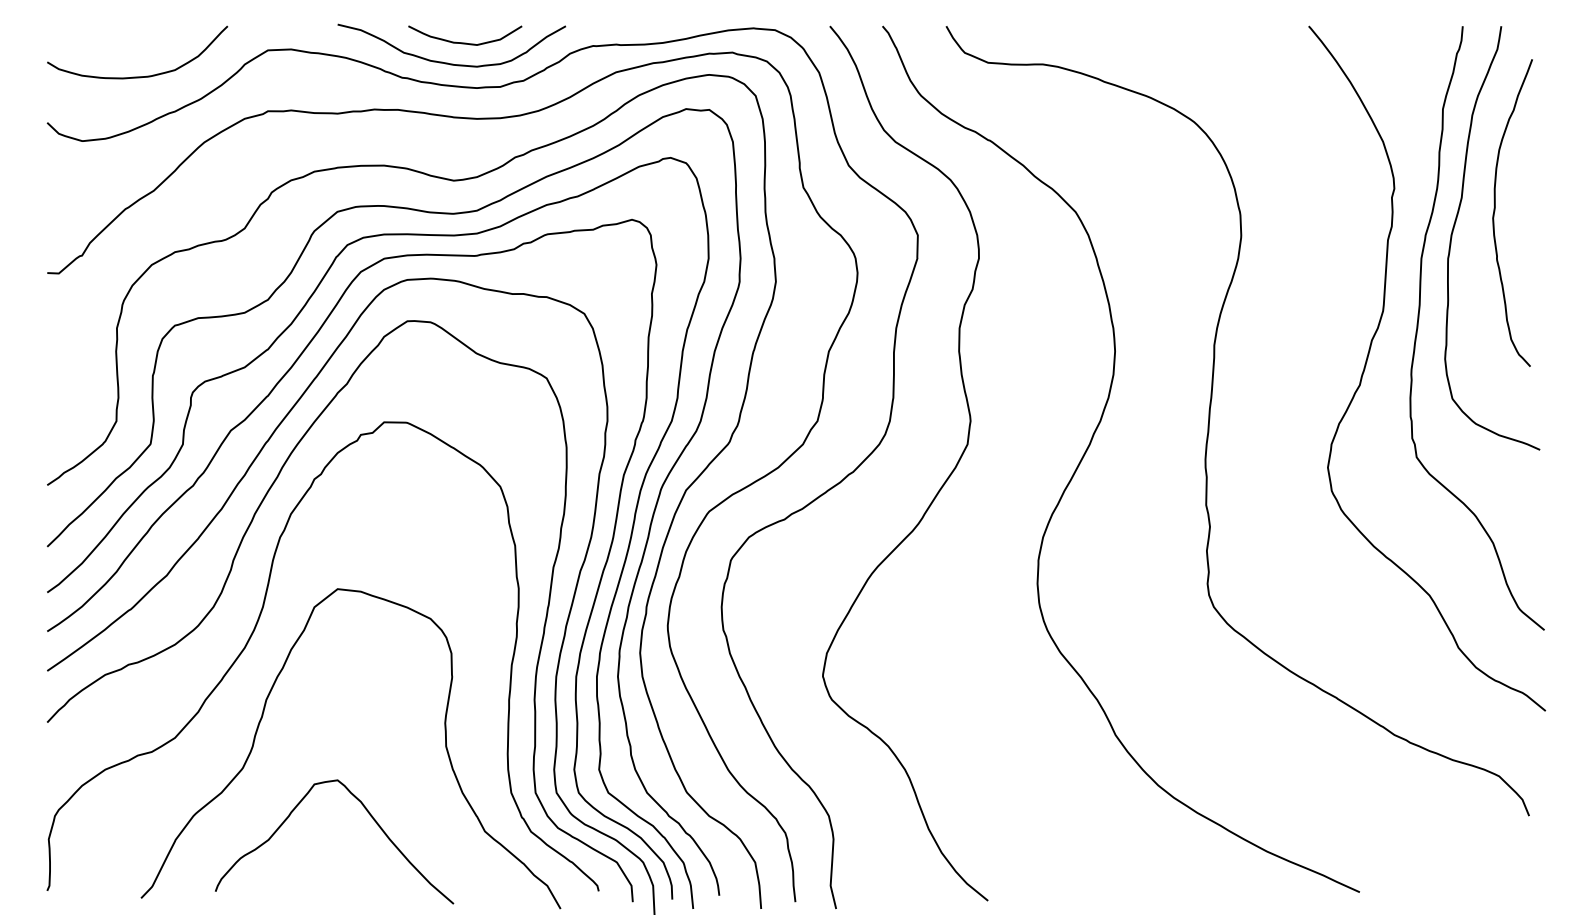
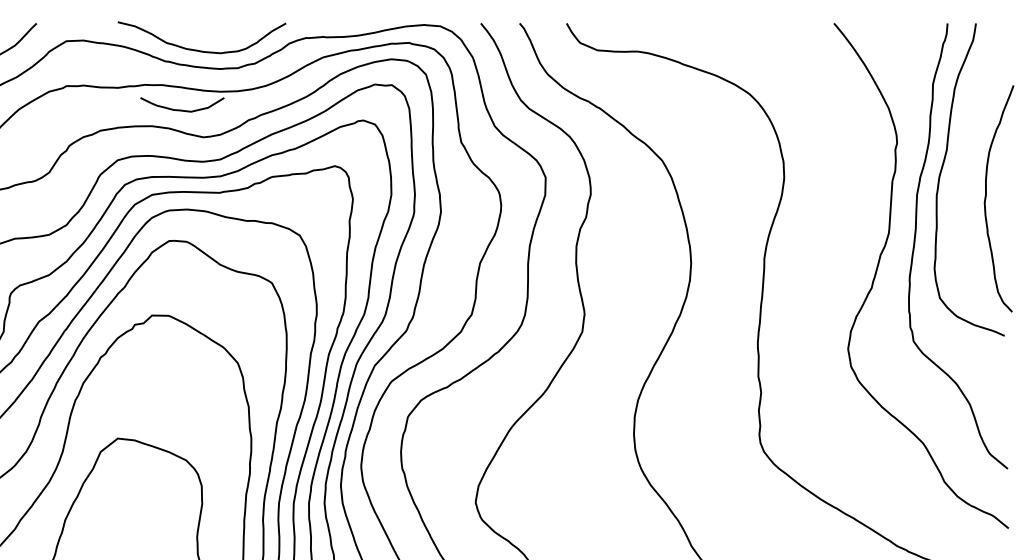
curve: (465, 42) -> (182, 109), moved
curve: (1495, 211) -> (986, 197), moved

